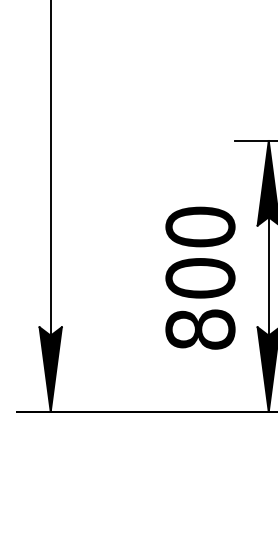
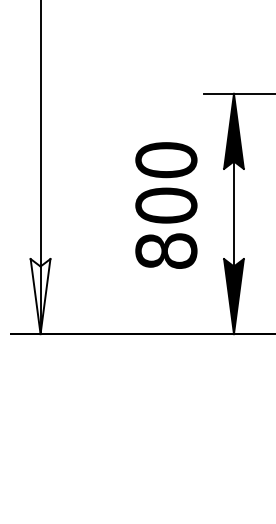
text: (200, 278) -> (166, 205), moved
fill: (50, 369) -> (40, 296), removed

